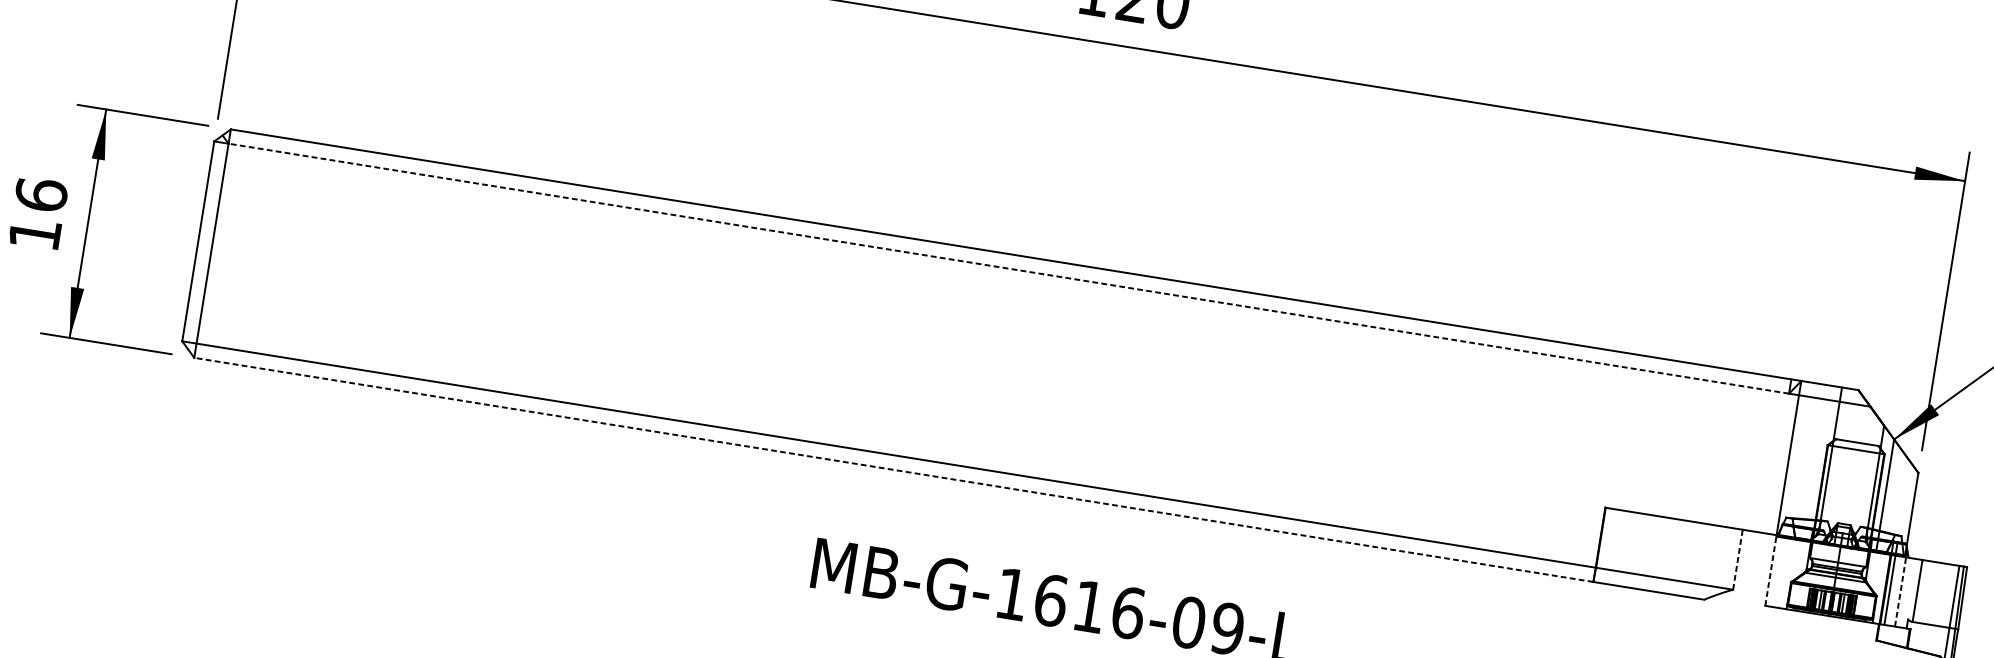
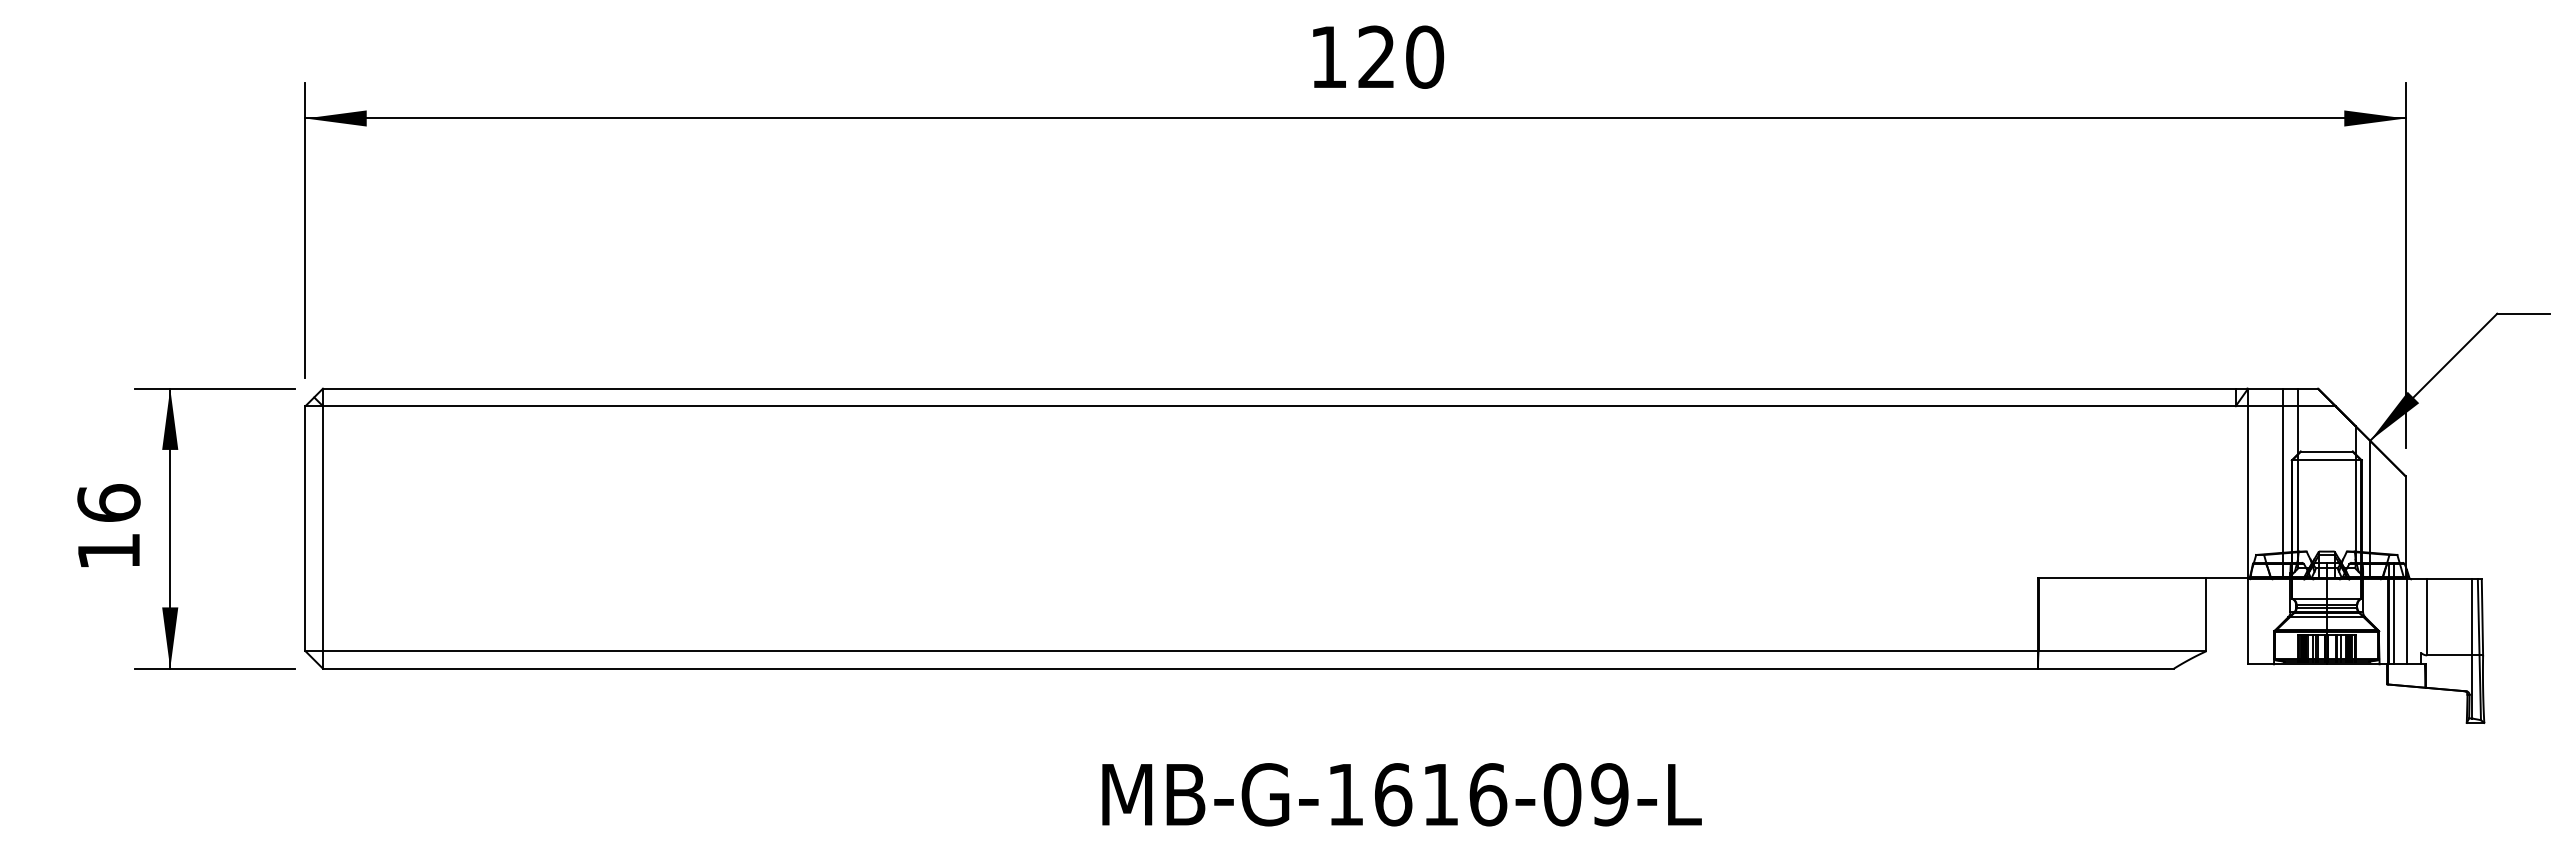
line: (1008, 268) -> (1278, 406), dashed -> solid
line: (1818, 462) -> (2283, 482), added
line: (893, 469) -> (1180, 668), dashed -> solid
line: (1737, 559) -> (2206, 614), dashed -> solid
line: (1771, 570) -> (2248, 621), dashed -> solid
line: (1901, 587) -> (2407, 616), dashed -> solid

